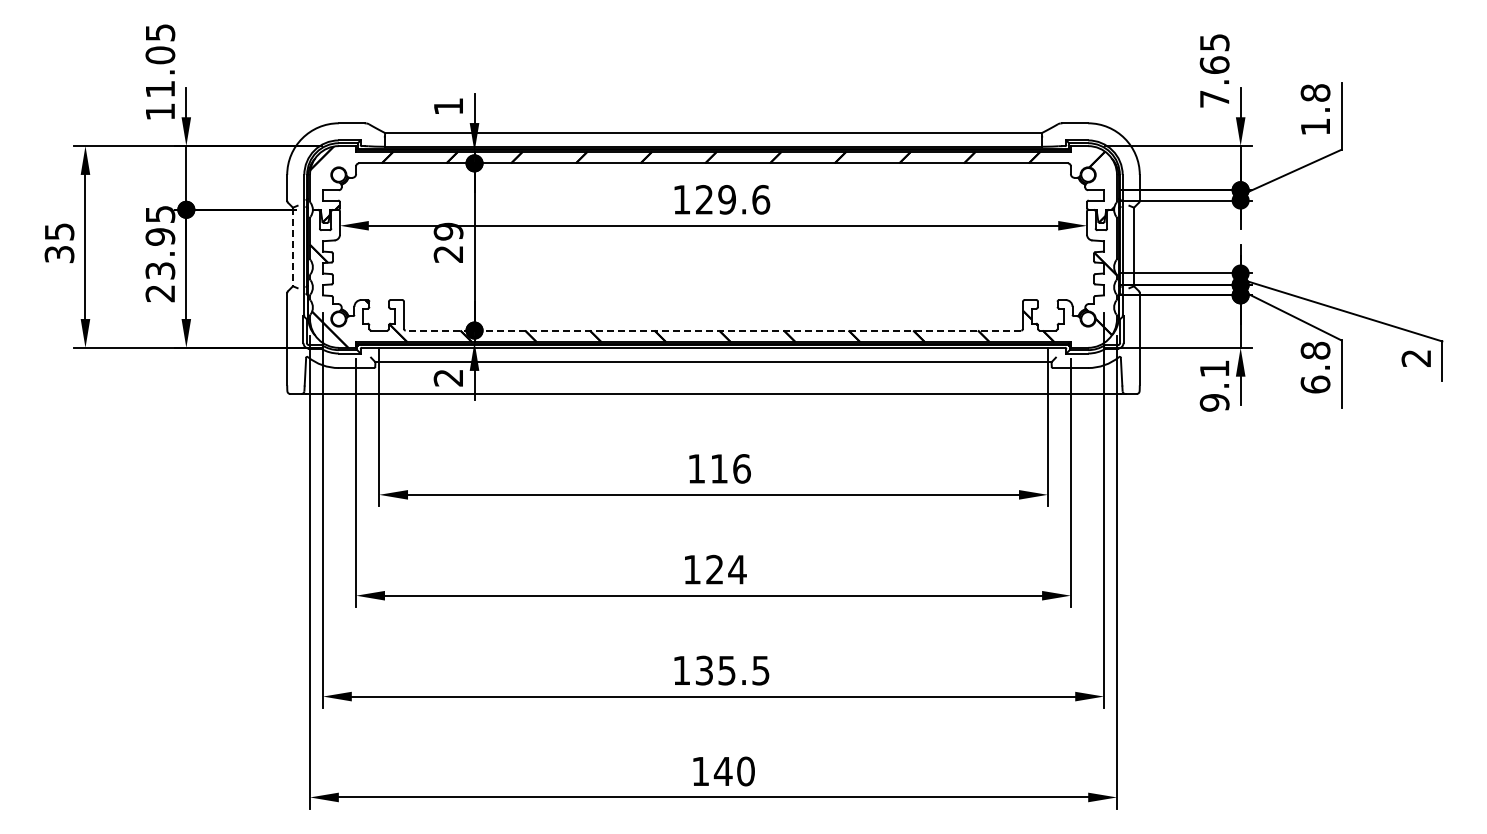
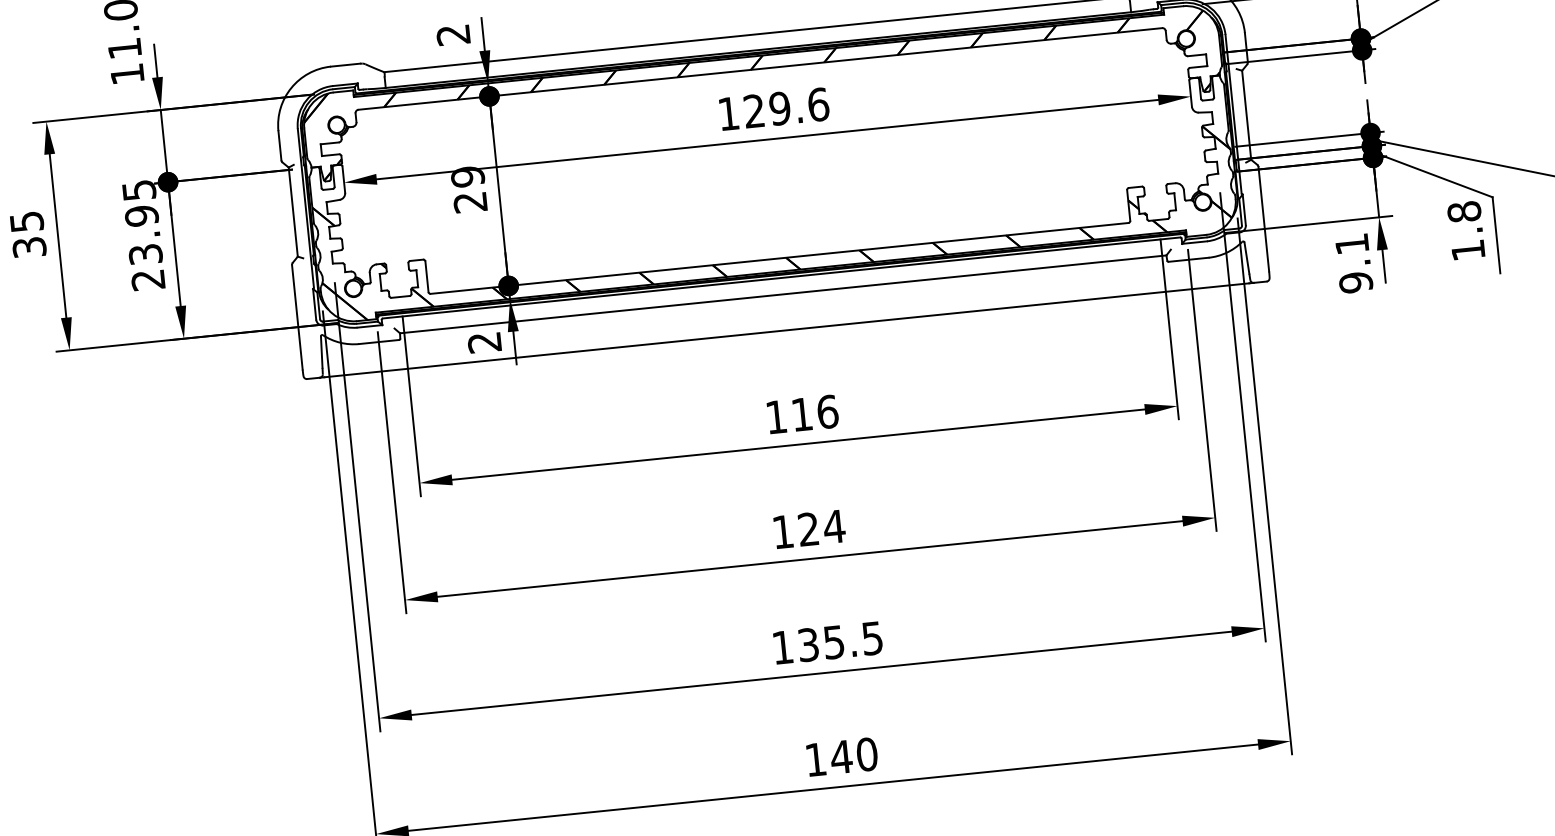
text: (447, 106) -> (452, 35), 1 -> 2
line: (292, 247) -> (292, 212), dashed -> solid
line: (713, 330) -> (779, 258), dashed -> solid
text: (1315, 384) -> (1468, 250), 6.8 -> 1.8

